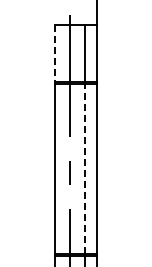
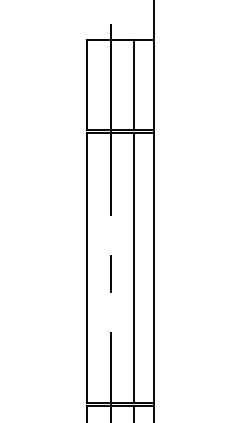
line: (54, 53) -> (86, 84), dashed -> solid
line: (84, 168) -> (133, 266), dashed -> solid

